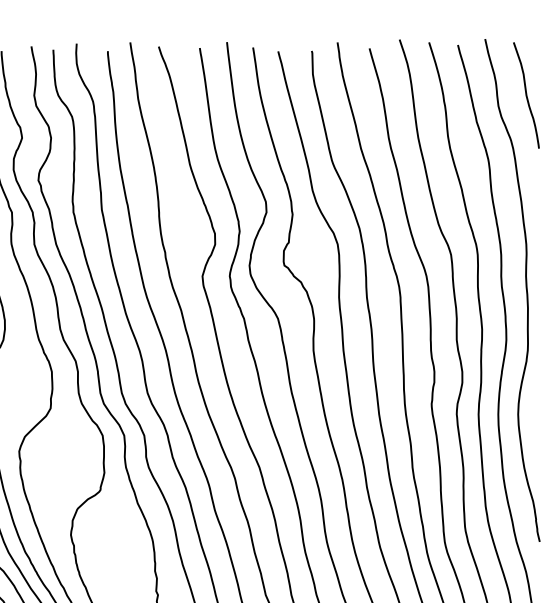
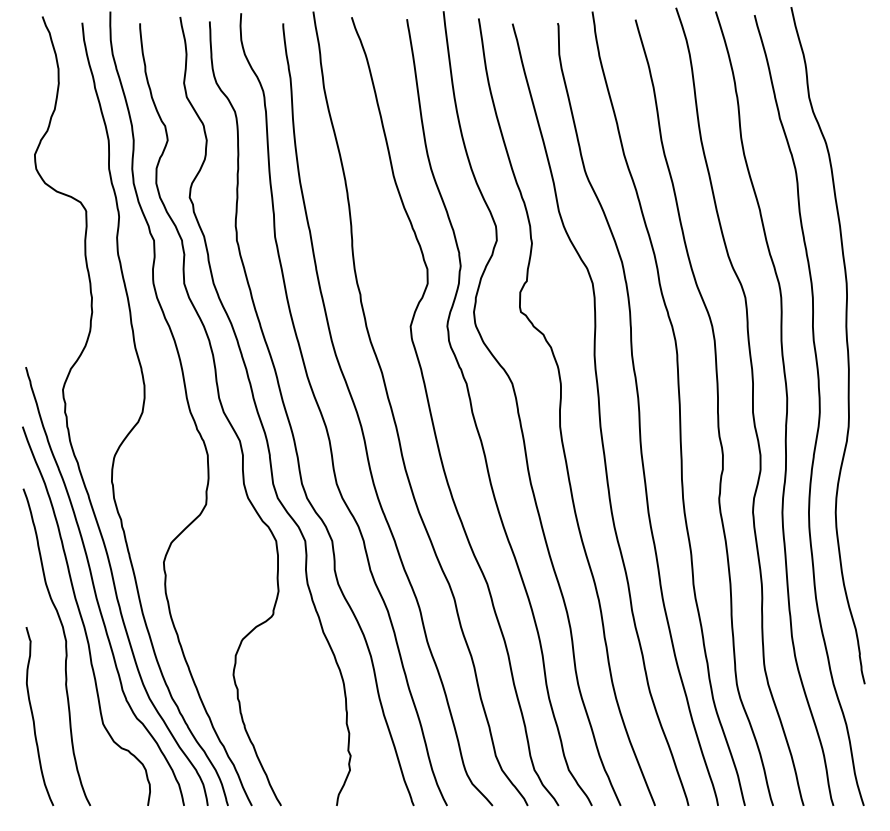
curve: (526, 95) -> (846, 82), removed

